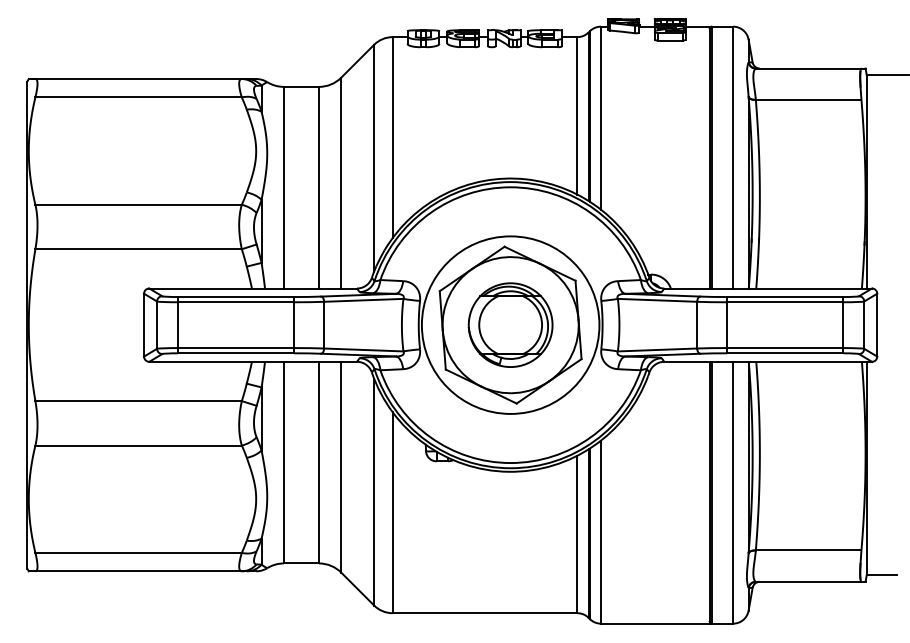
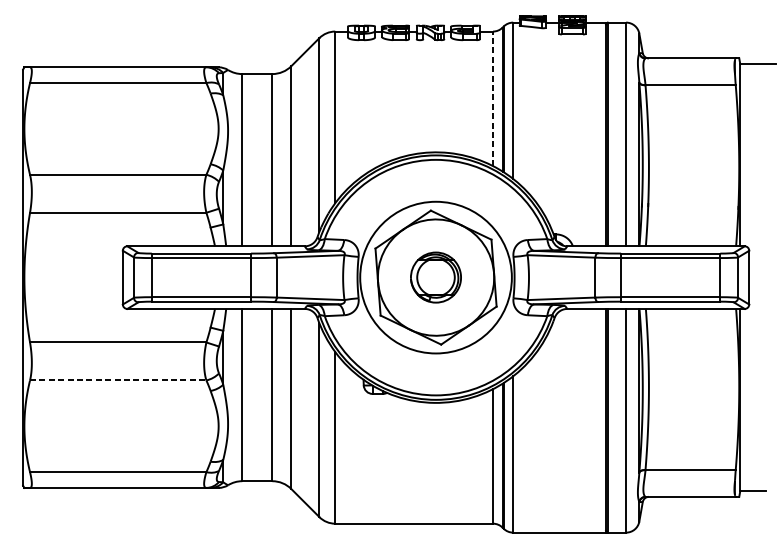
line: (577, 115) -> (493, 98), solid -> dashed
part: (510, 324) -> (435, 277), size x0.7
line: (139, 445) -> (118, 380), solid -> dashed

